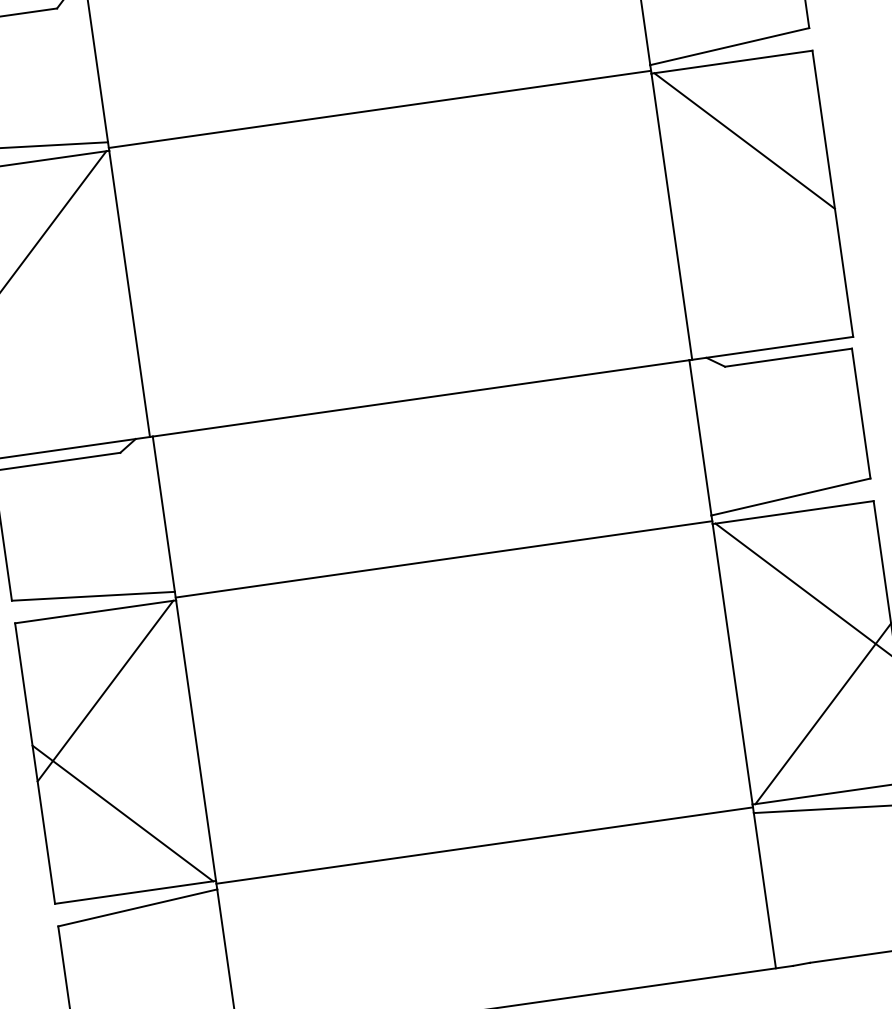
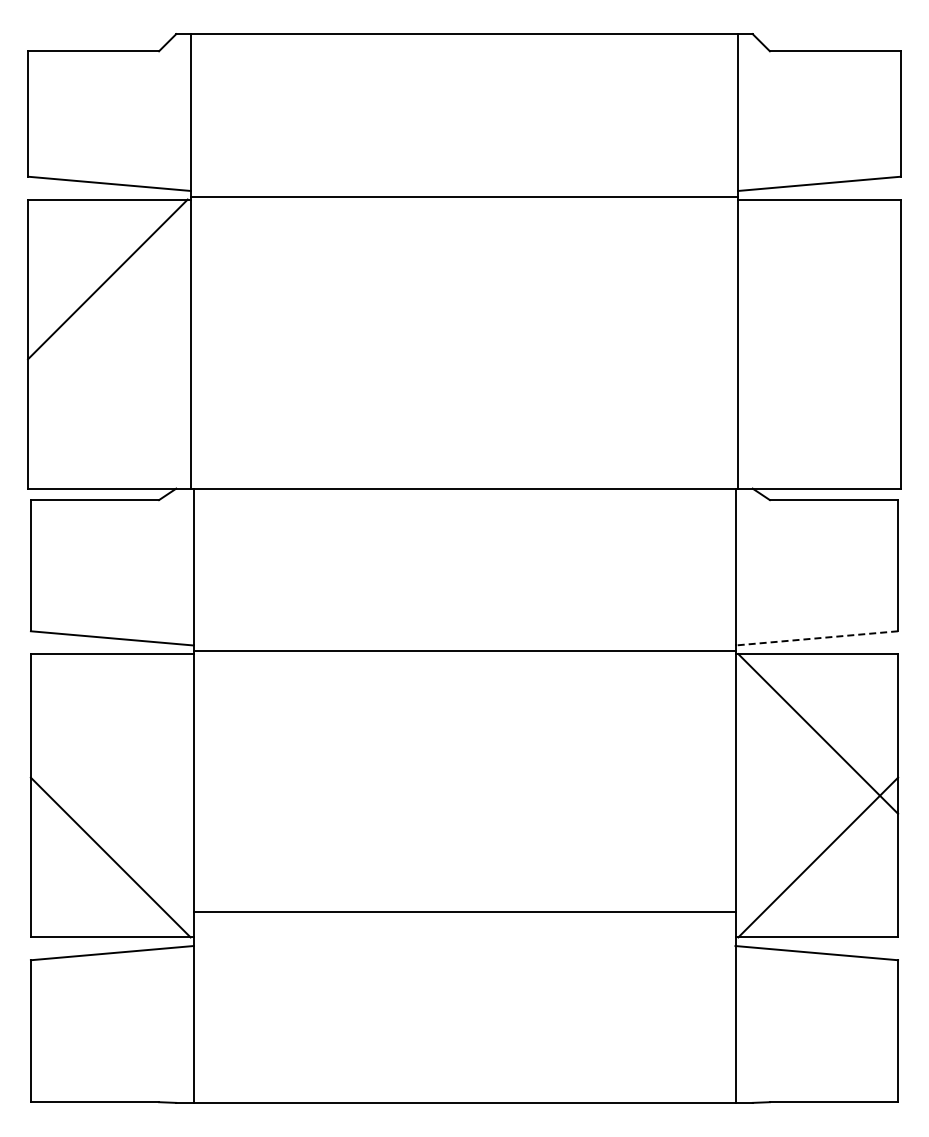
line: (744, 141) -> (820, 279), removed
line: (790, 497) -> (816, 638), solid -> dashed
line: (105, 690) -> (110, 733), removed
line: (484, 845) -> (464, 912), moved

